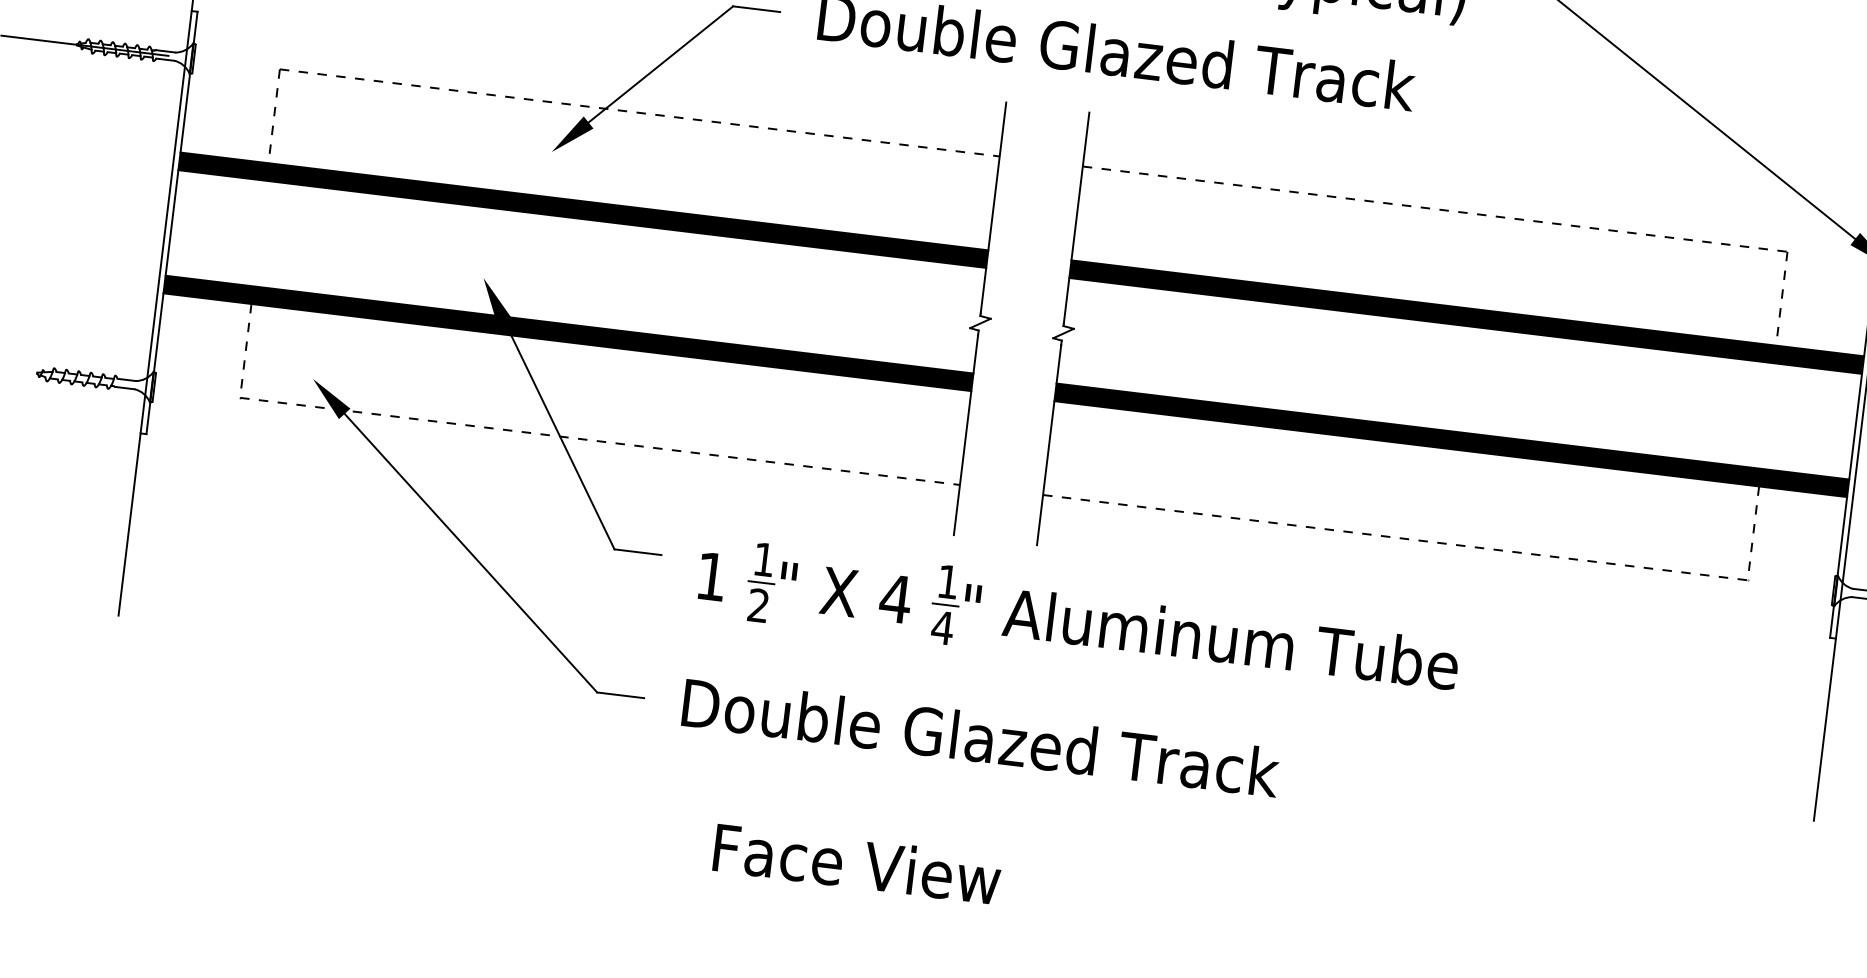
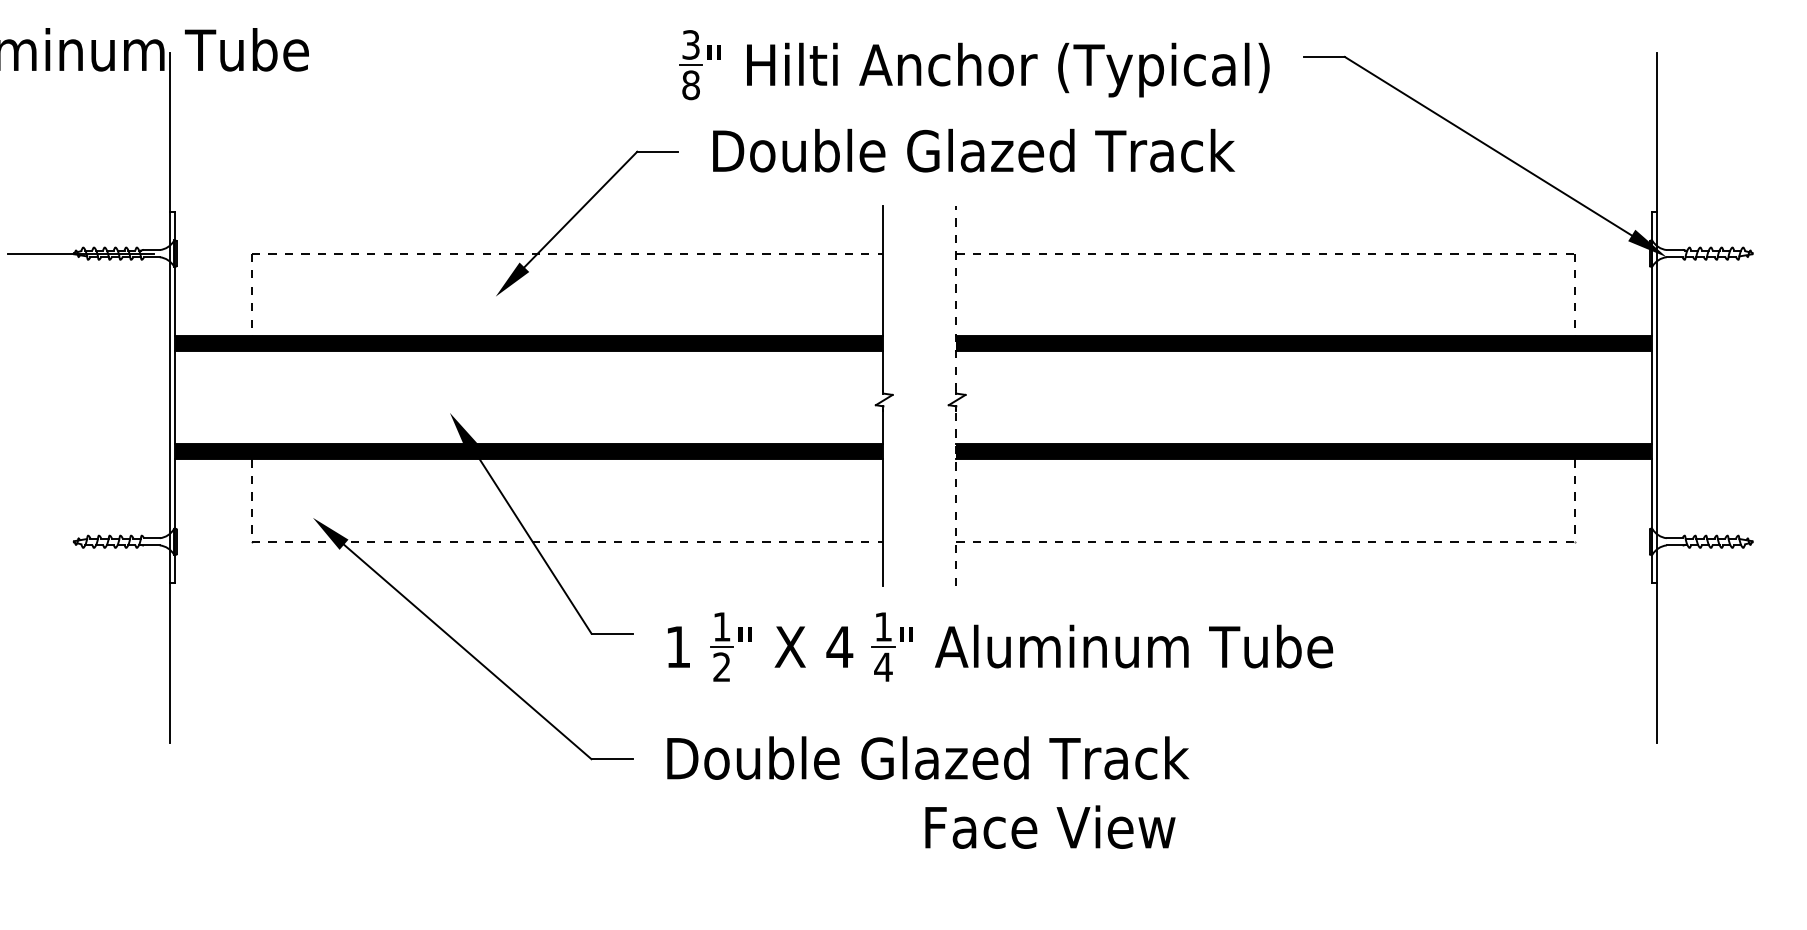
line: (1076, 217) -> (956, 298), solid -> dashed
line: (1049, 444) -> (956, 497), solid -> dashed
text: (857, 863) -> (1050, 826), moved

